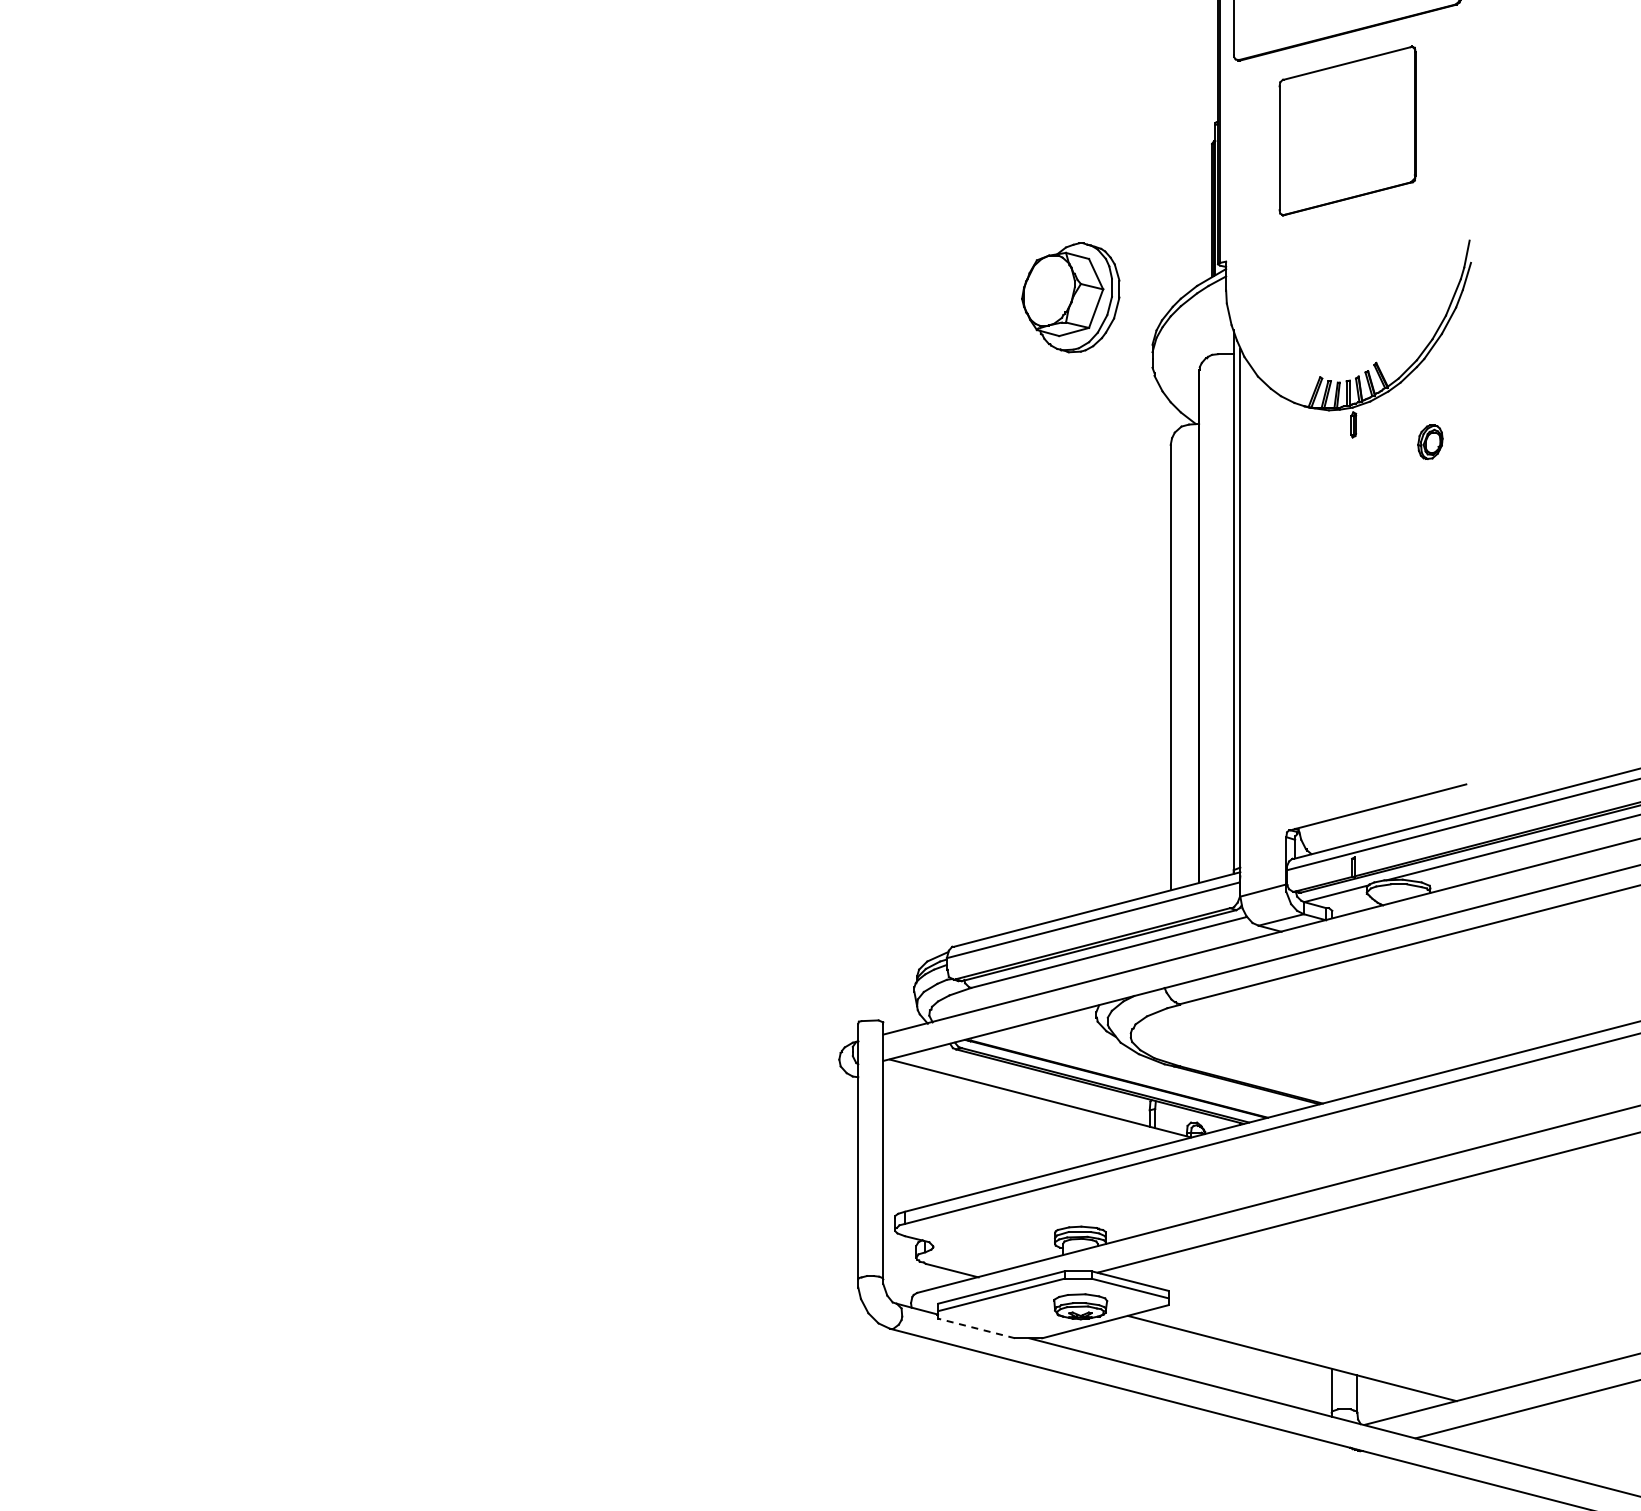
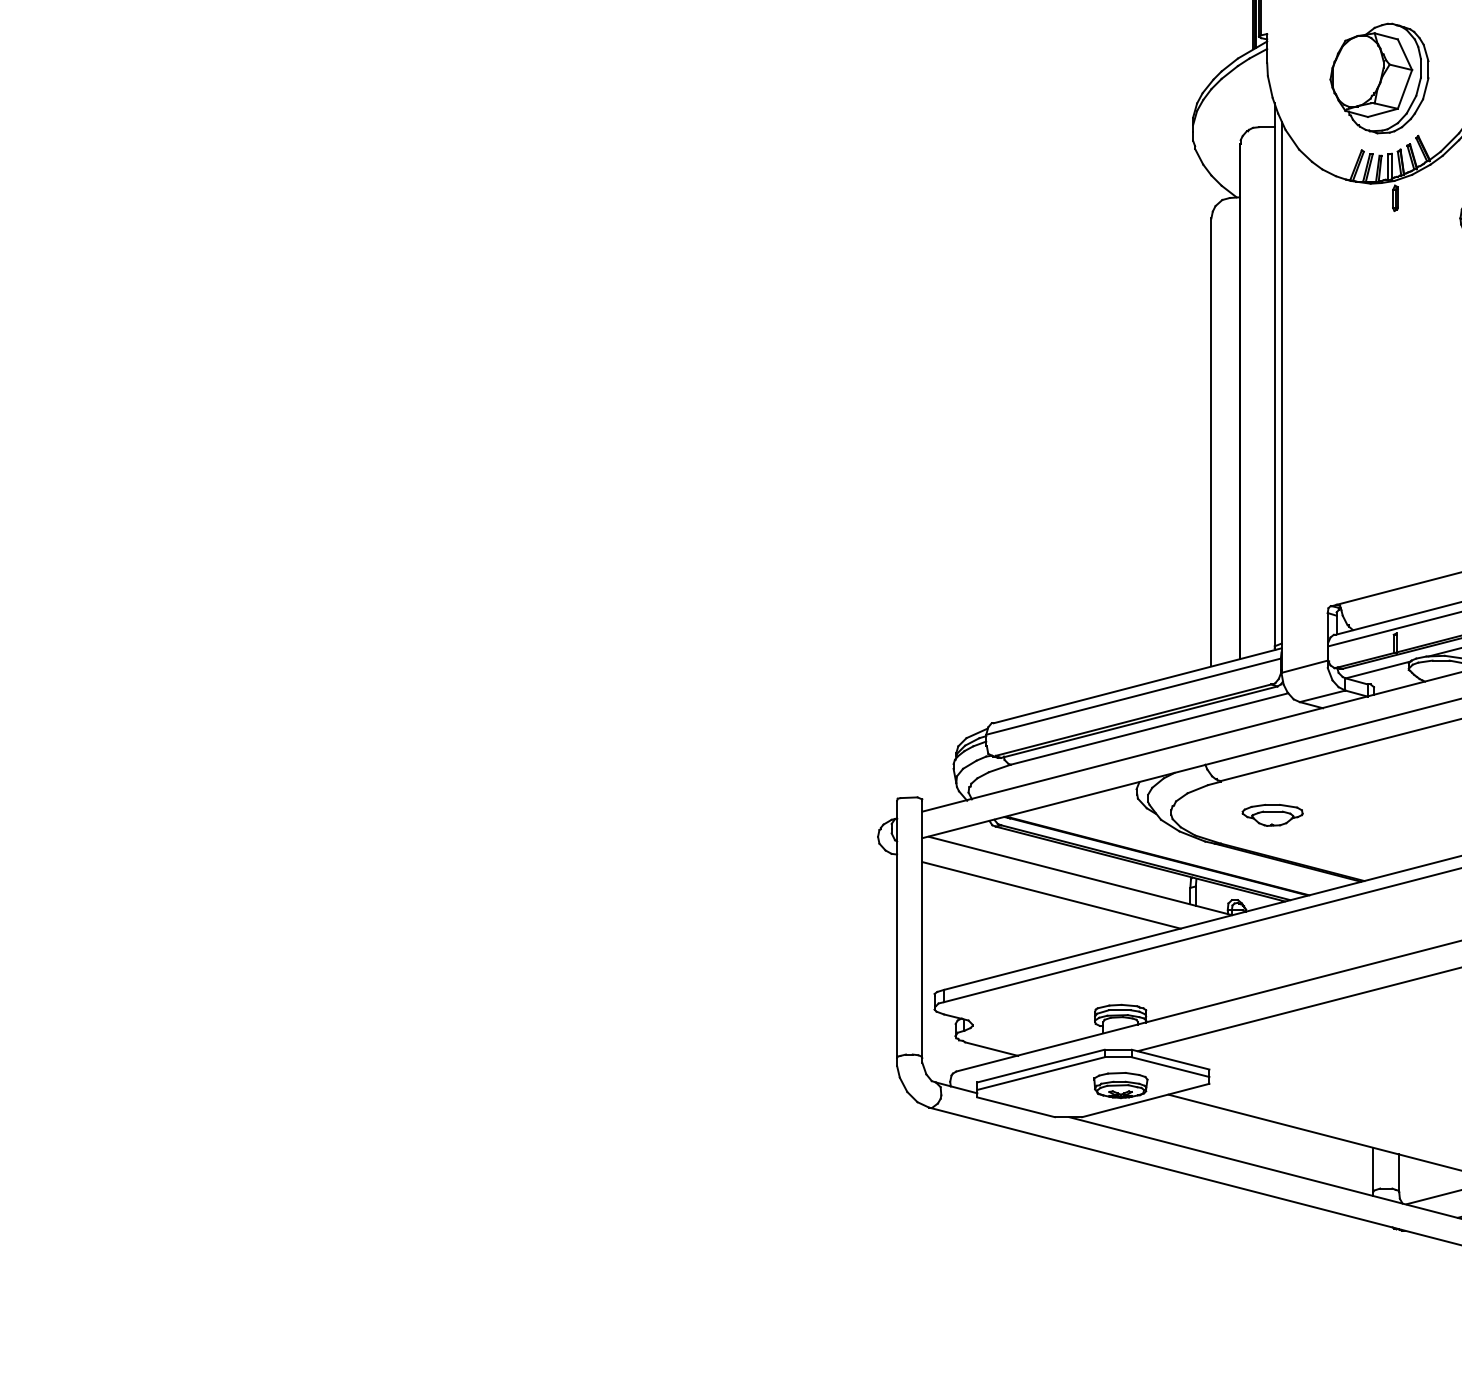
part: (1070, 297) -> (1379, 78), moved
part: (1231, 1037) -> (1272, 814), added
line: (1011, 1117) -> (1051, 895), added
line: (976, 1328) -> (1016, 1107), dashed -> solid

